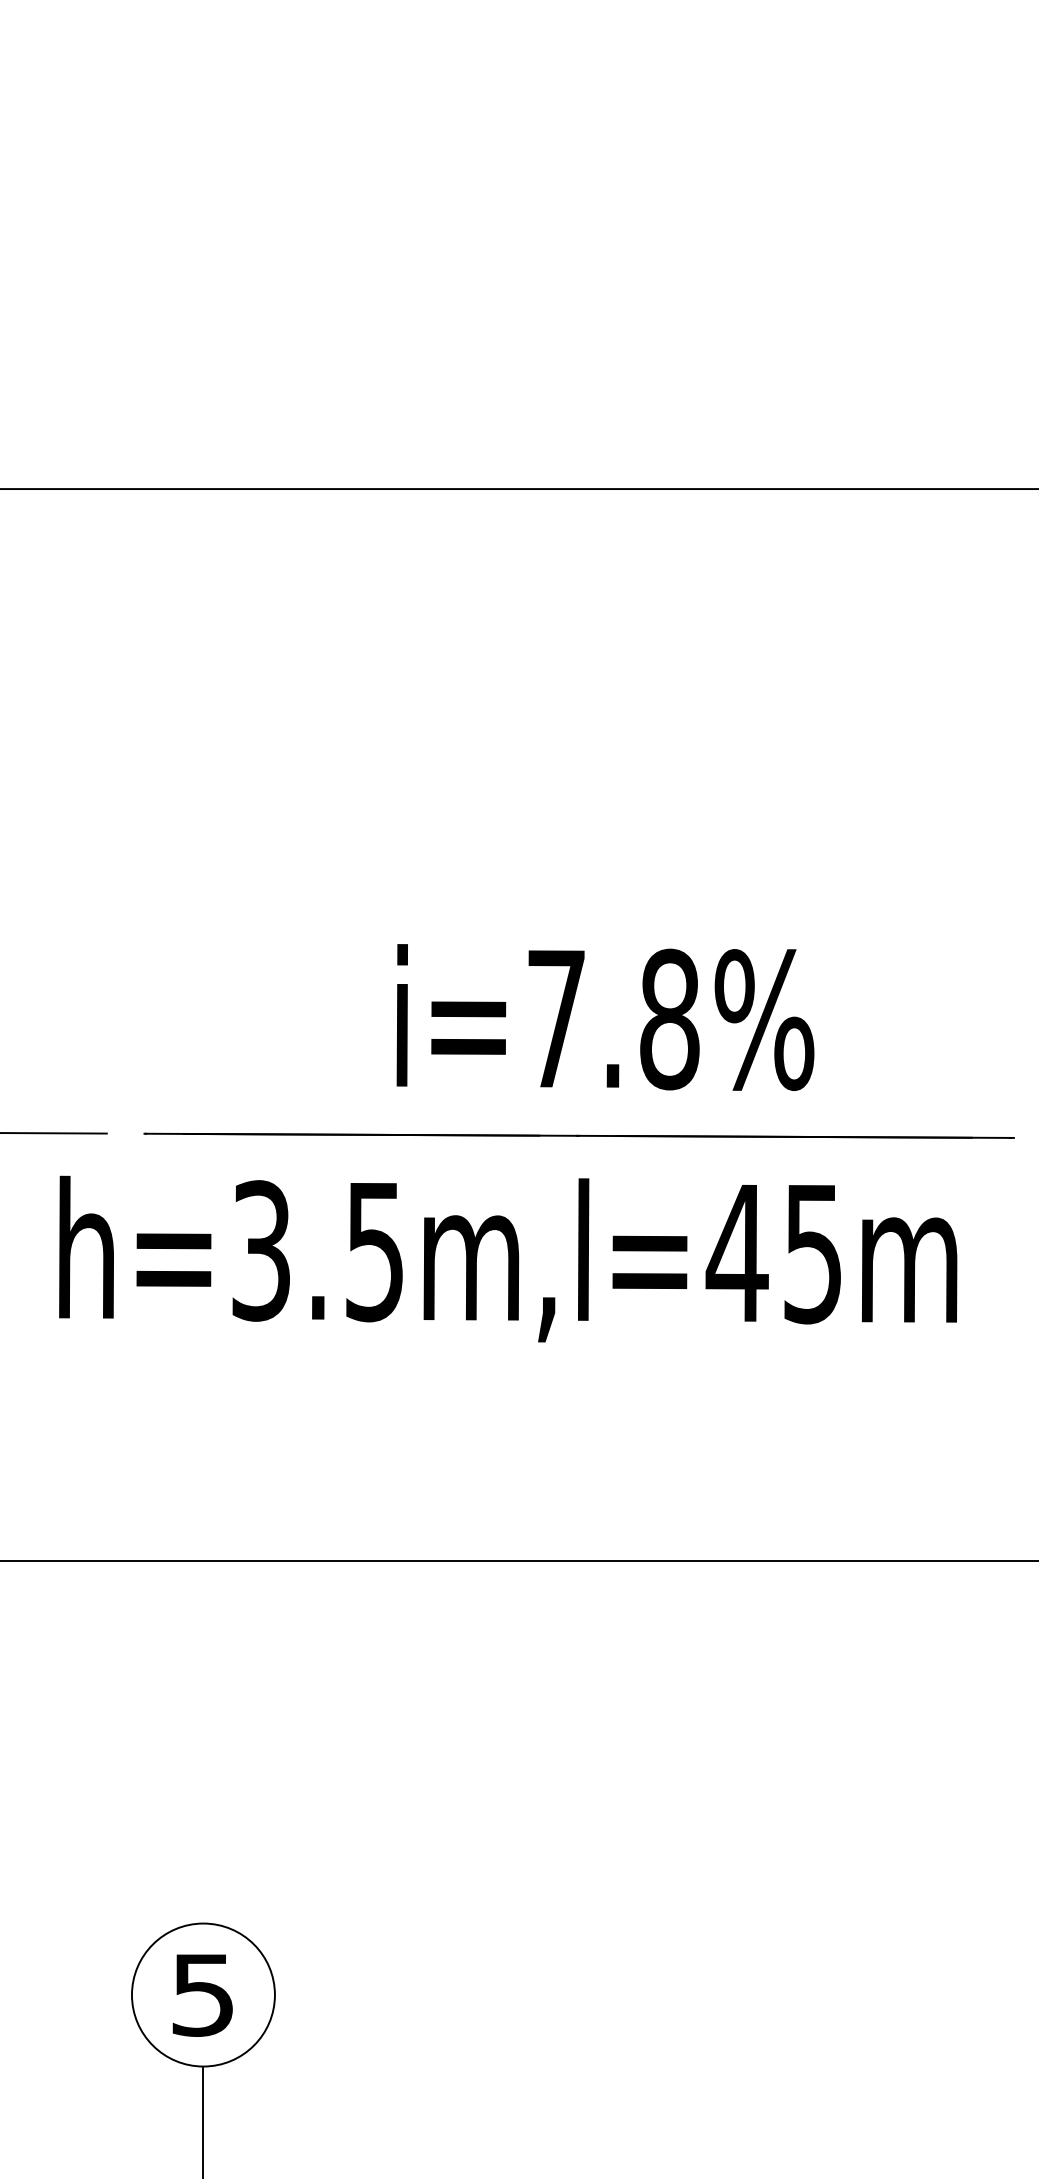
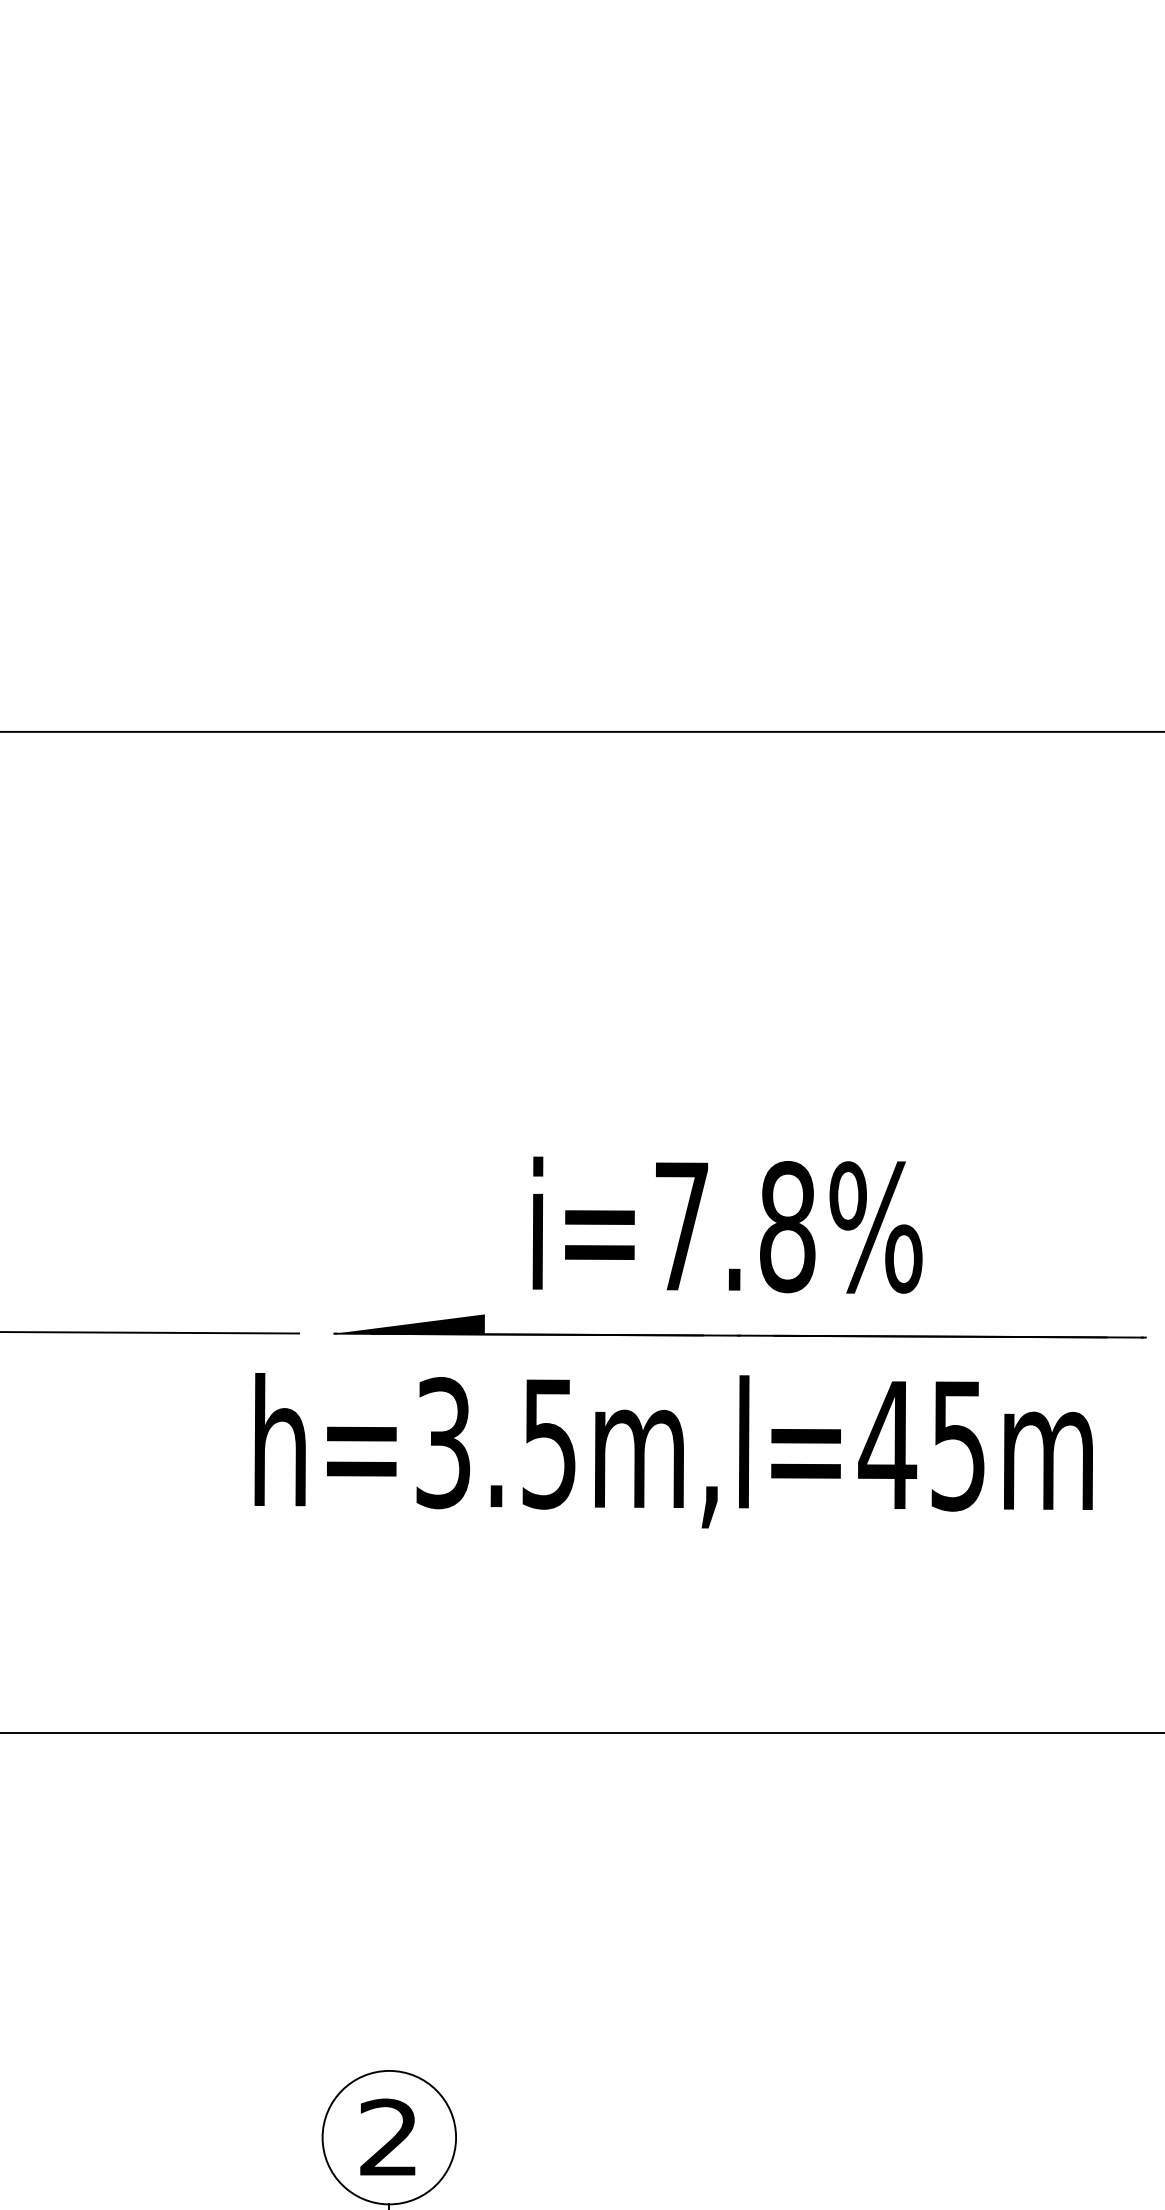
text: (605, 1016) -> (727, 1224), moved
fill: (225, 1123) -> (409, 1324), added
text: (202, 1994) -> (388, 2137), 5 -> 2

